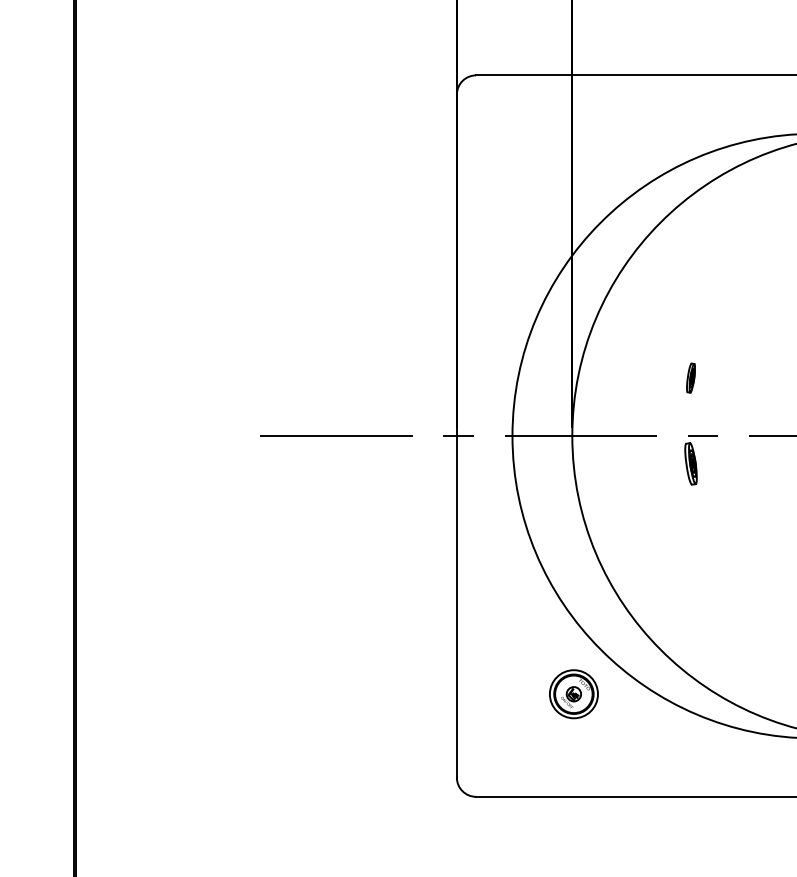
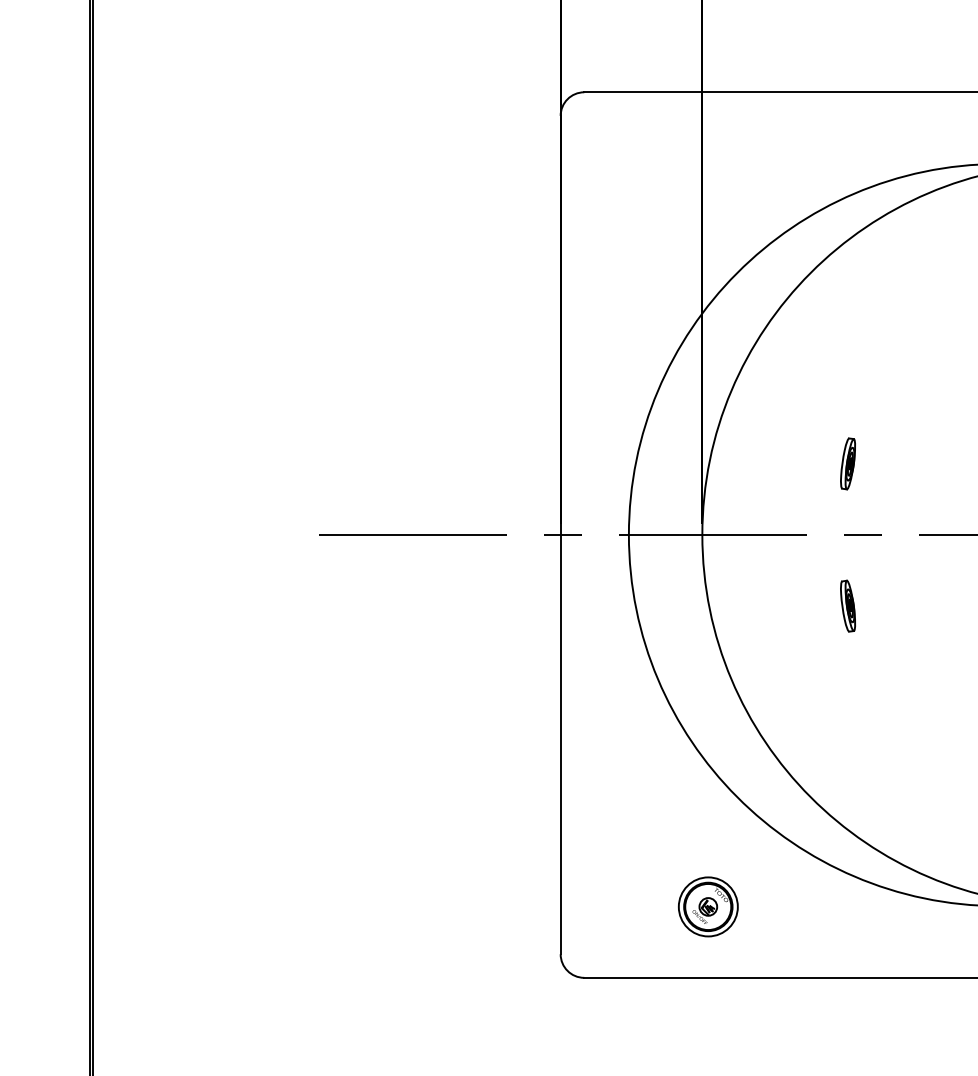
part: (690, 377) -> (847, 463), size x1.43
part: (690, 463) -> (847, 605), moved
part: (574, 693) -> (708, 906), moved

